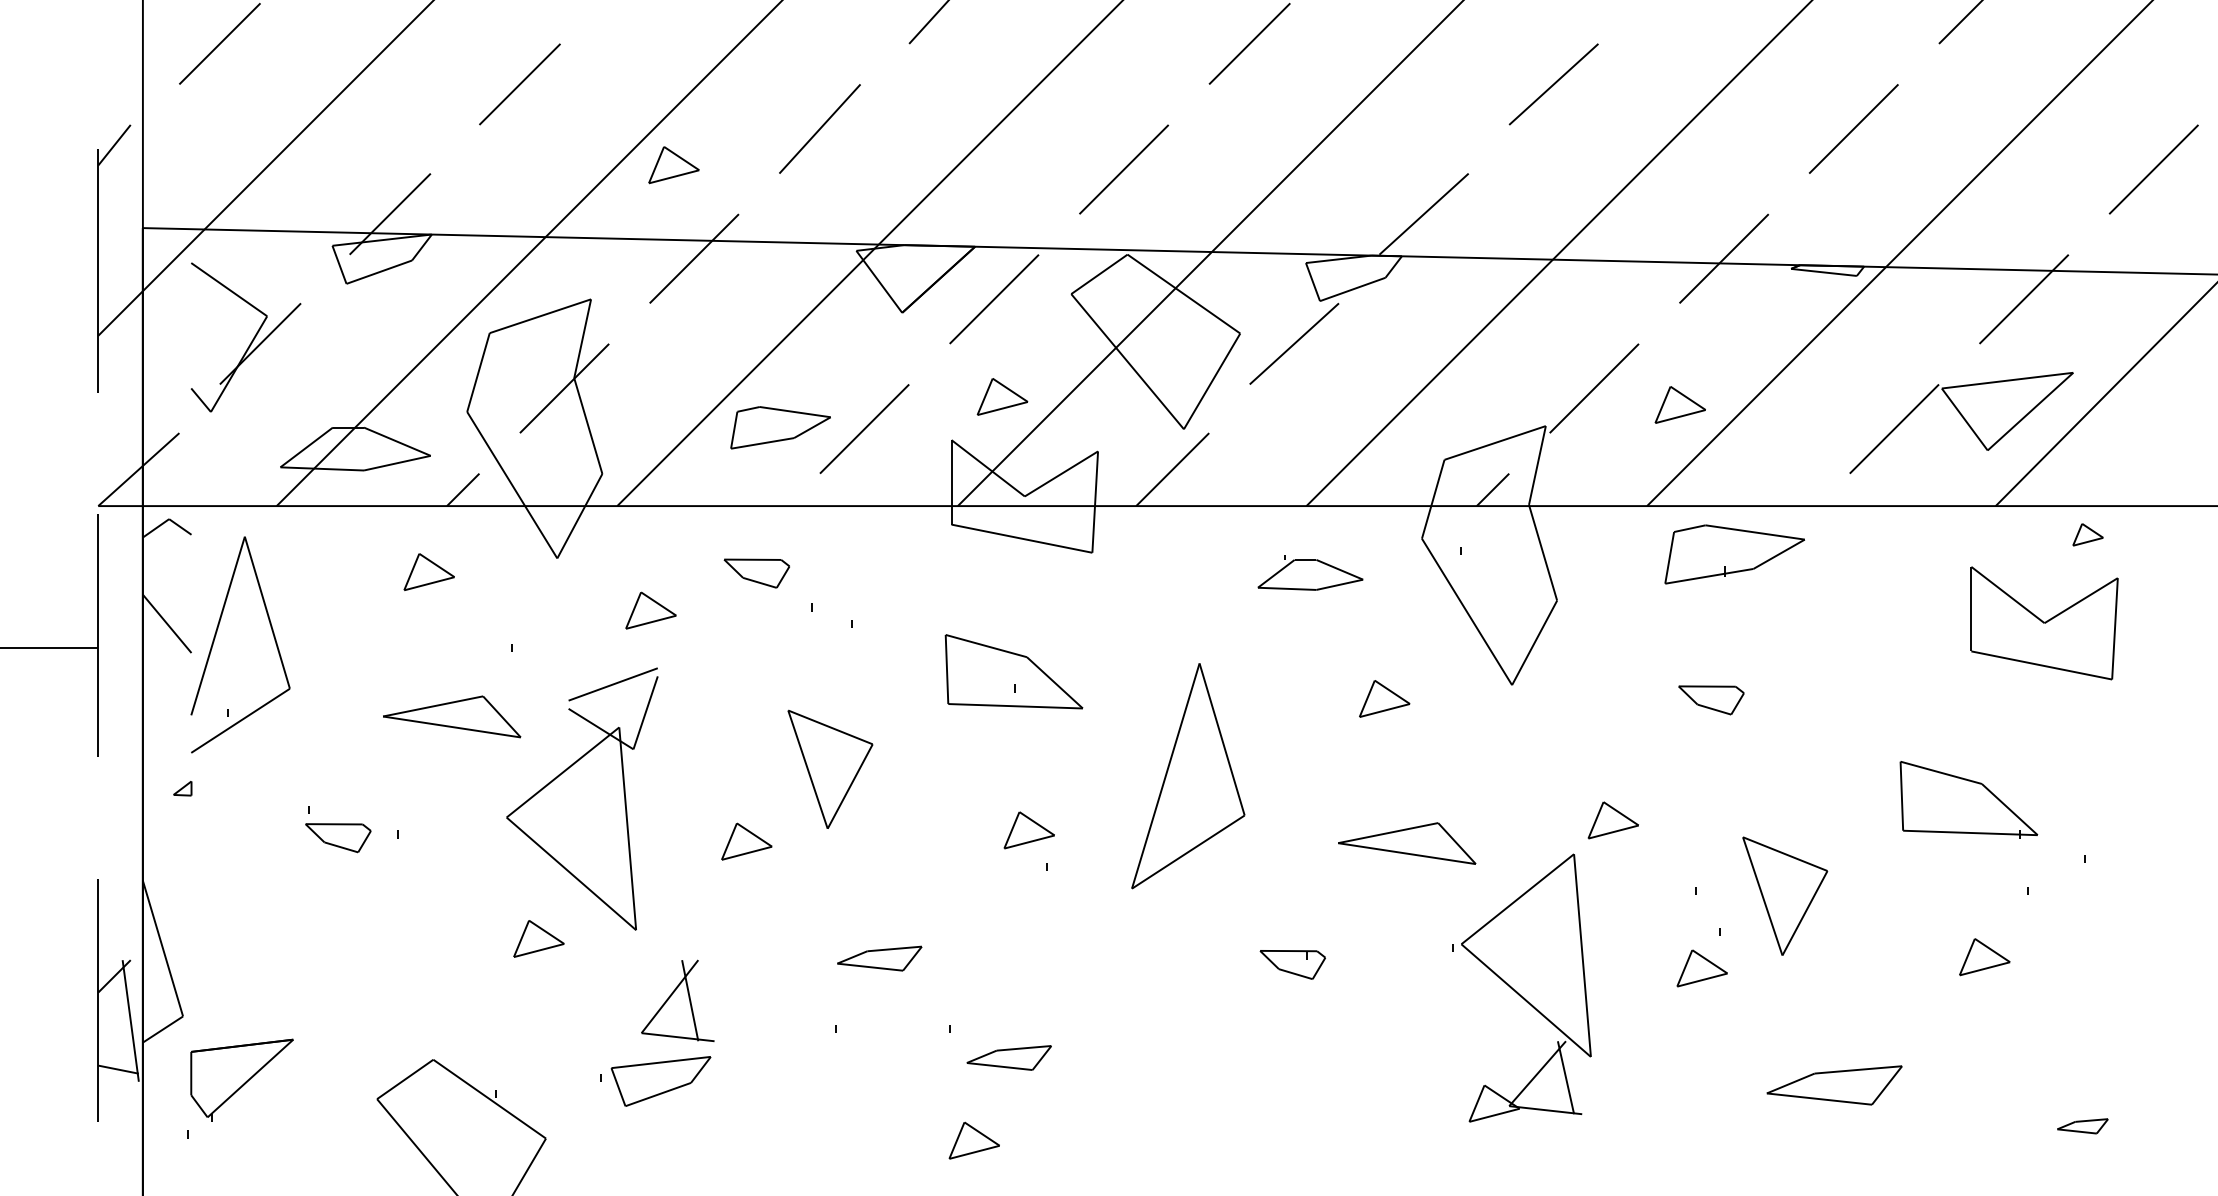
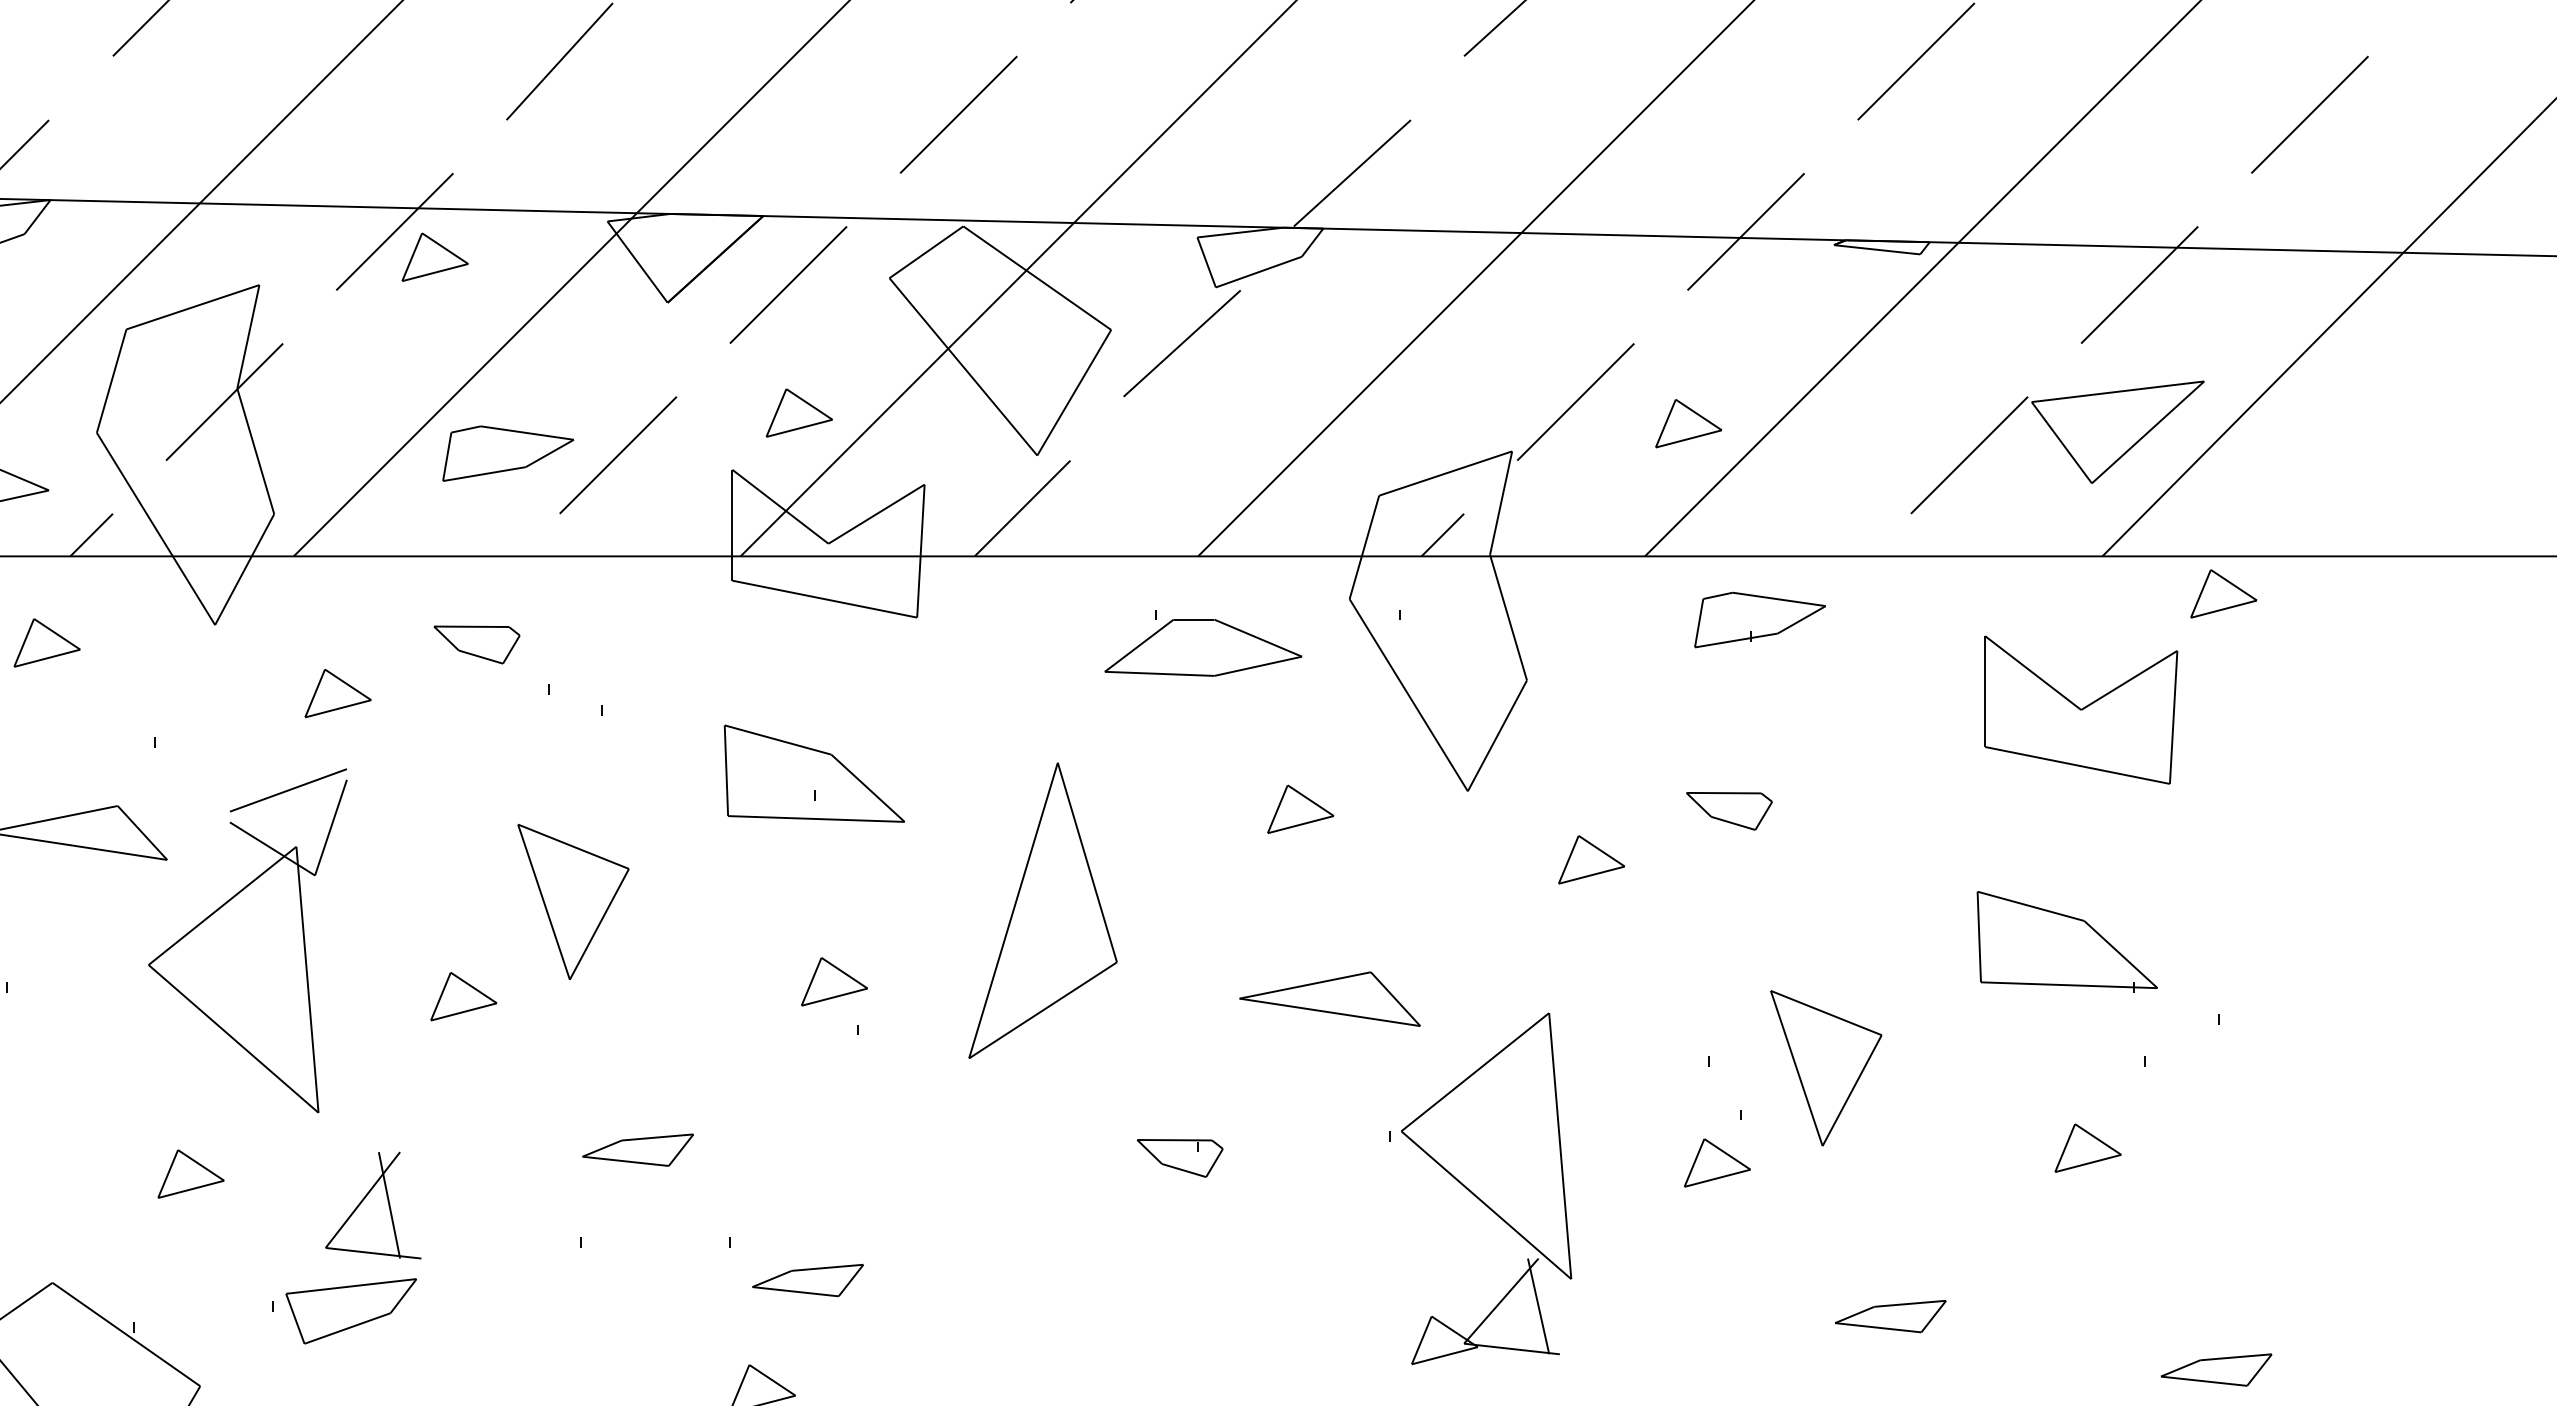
part: (673, 165) -> (434, 257), moved
part: (2087, 534) -> (2222, 593), size x1.67
part: (1734, 554) -> (1759, 619), size x0.71
part: (1310, 572) -> (1203, 643), size x1.43
part: (2044, 623) -> (2081, 710), moved
part: (1612, 820) -> (1590, 859), moved
part: (538, 938) -> (190, 1173), moved
part: (1833, 1085) -> (1889, 1316), size x0.62
part: (2082, 1126) -> (2216, 1370), size x1.67

